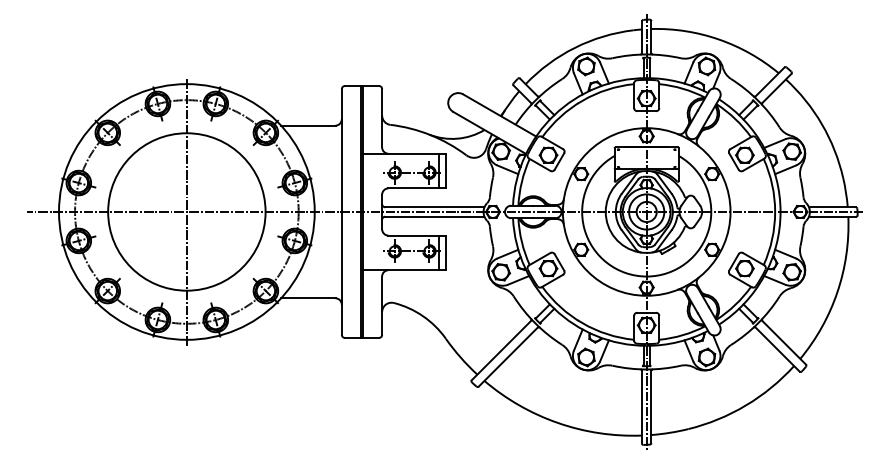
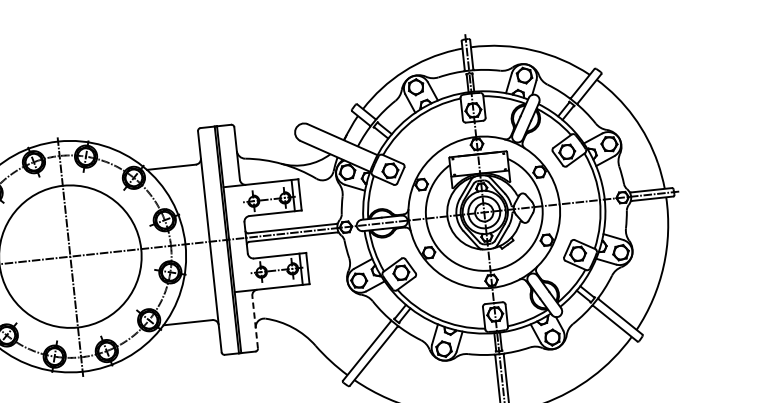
line: (382, 305) -> (255, 322), solid -> dashed

